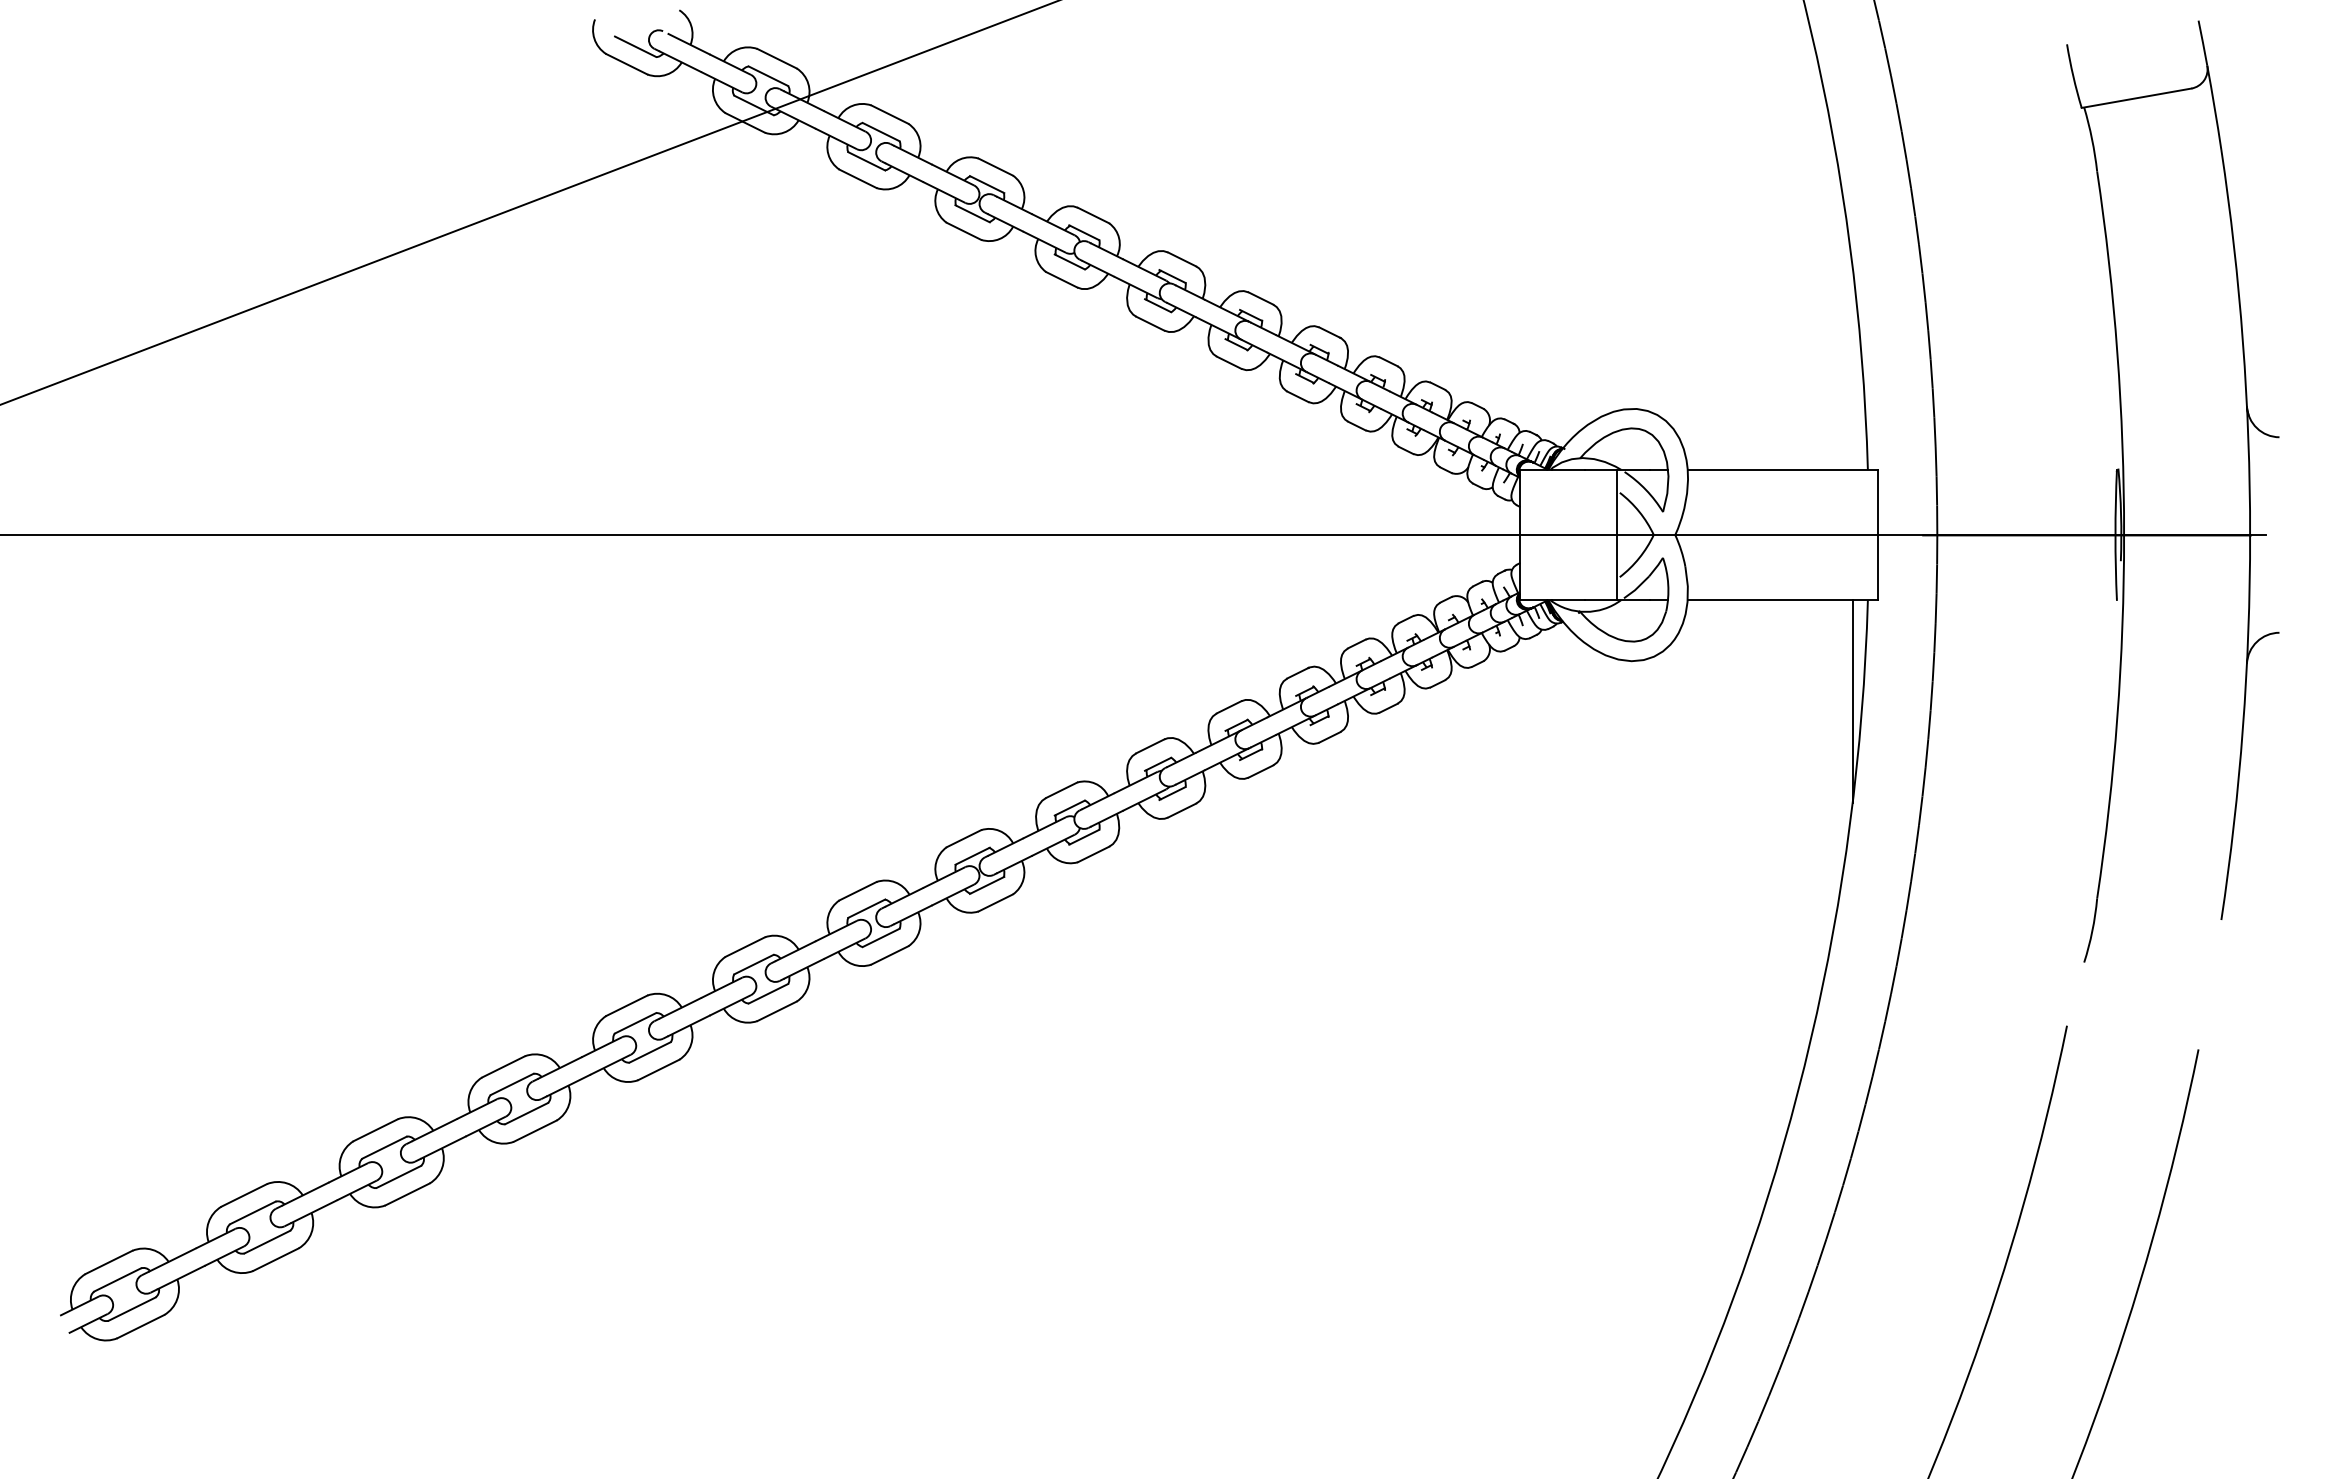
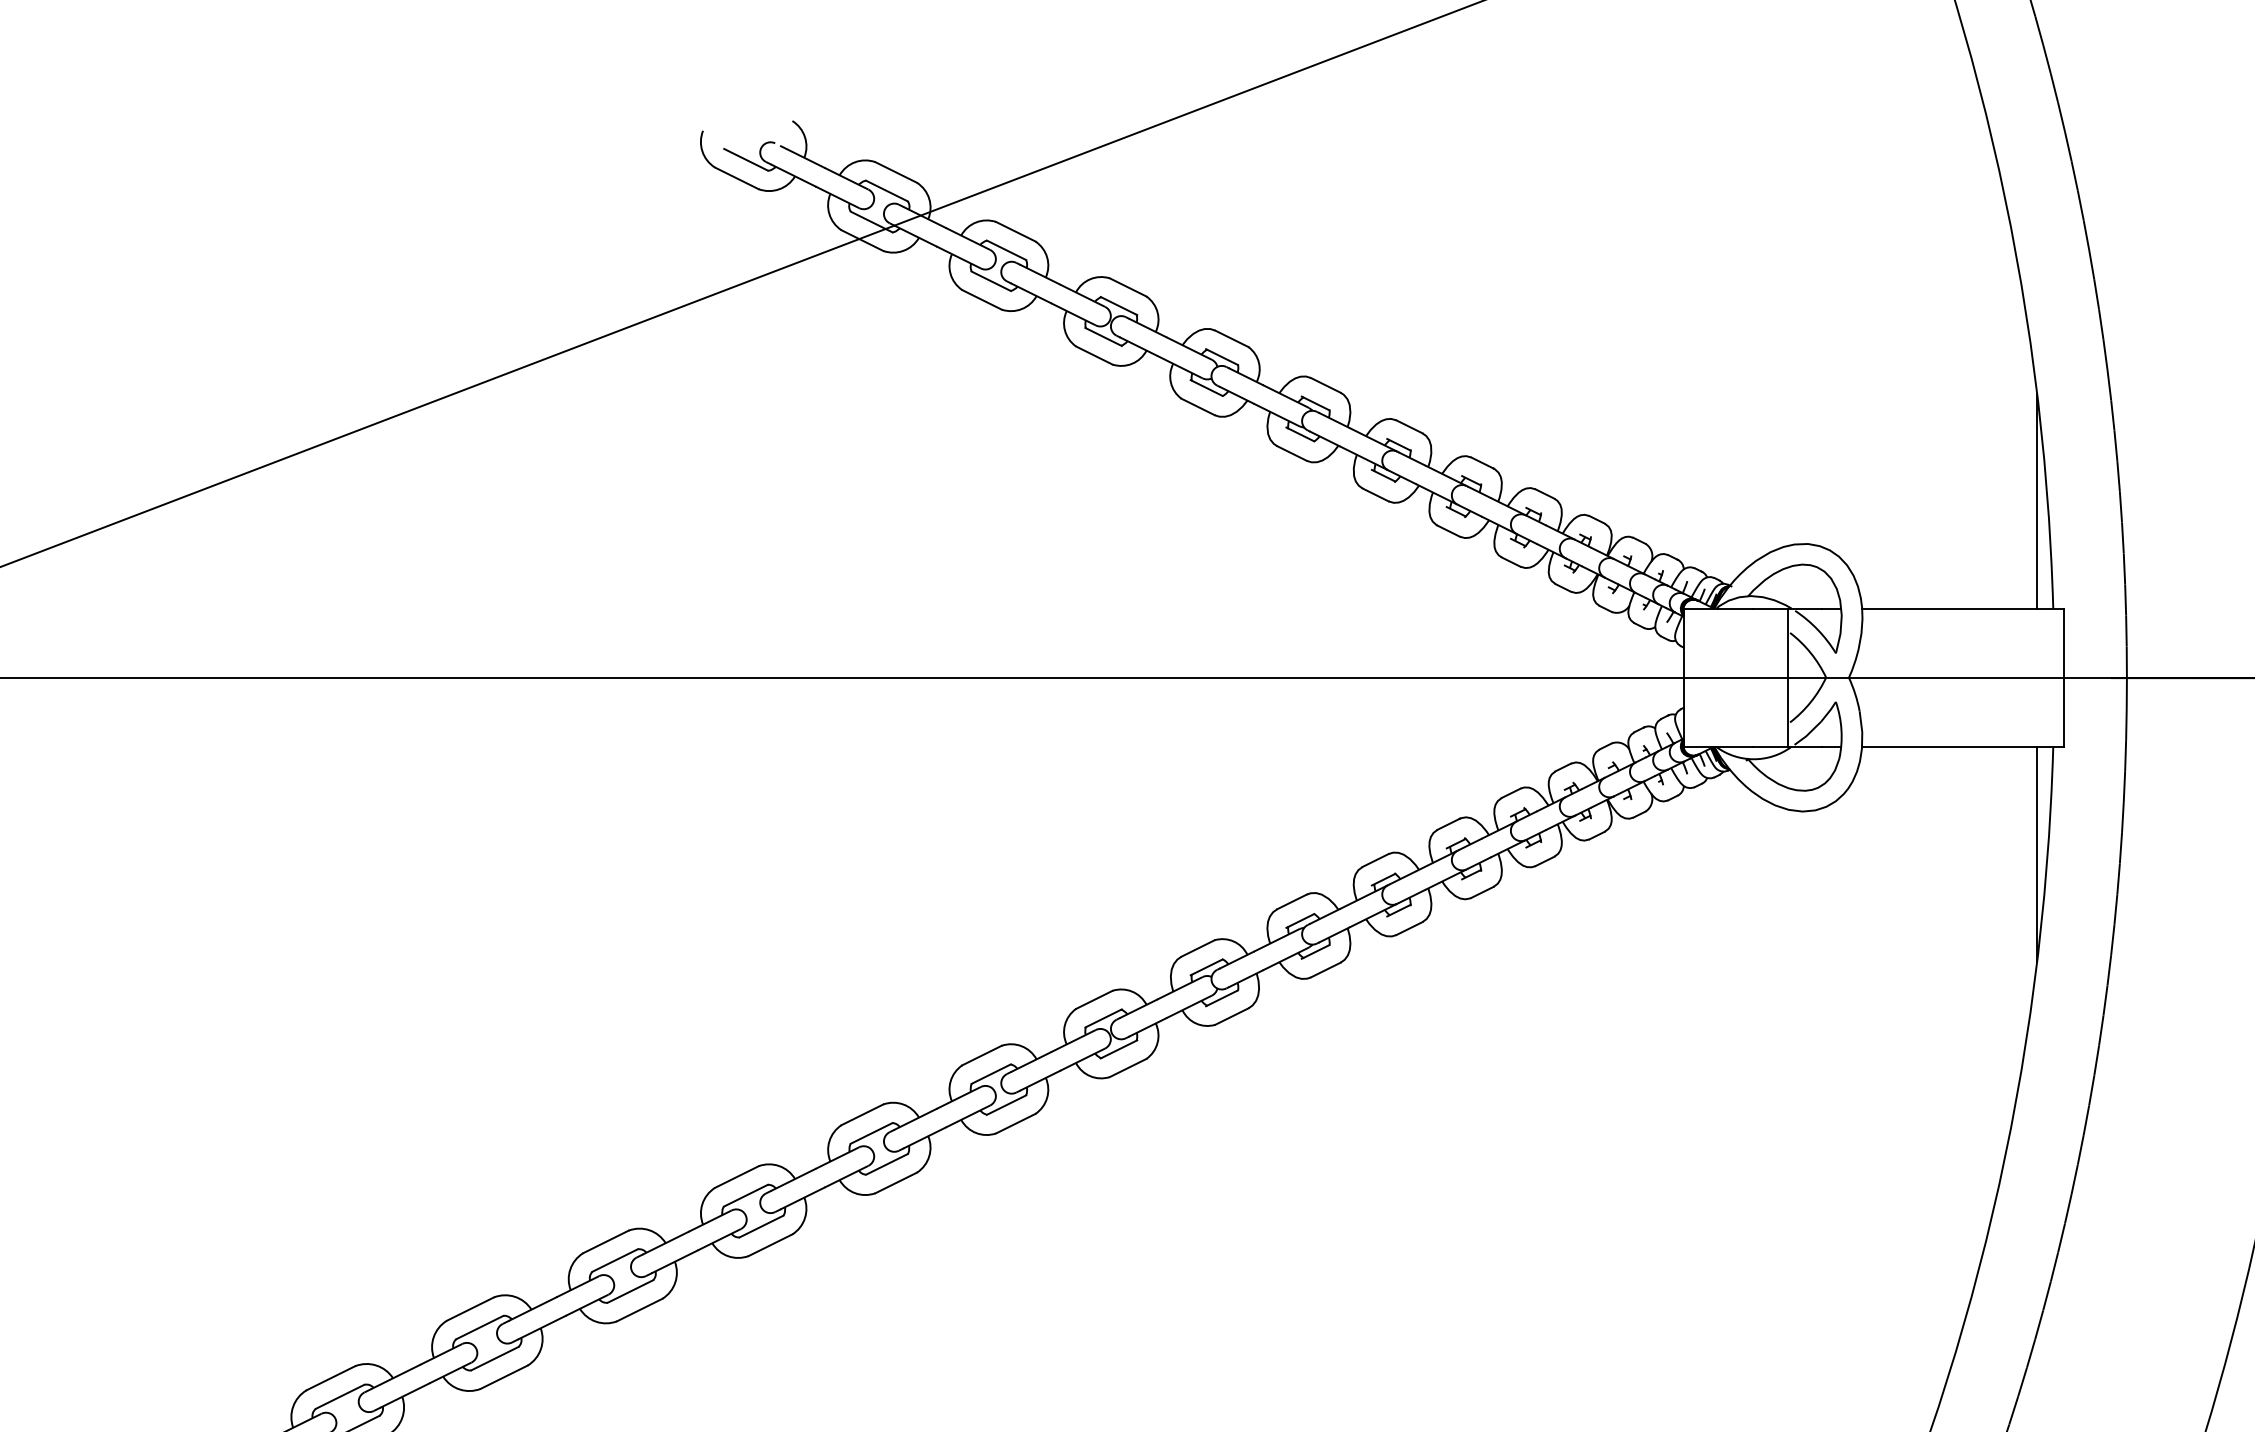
line: (1852, 368) -> (2036, 501), added

